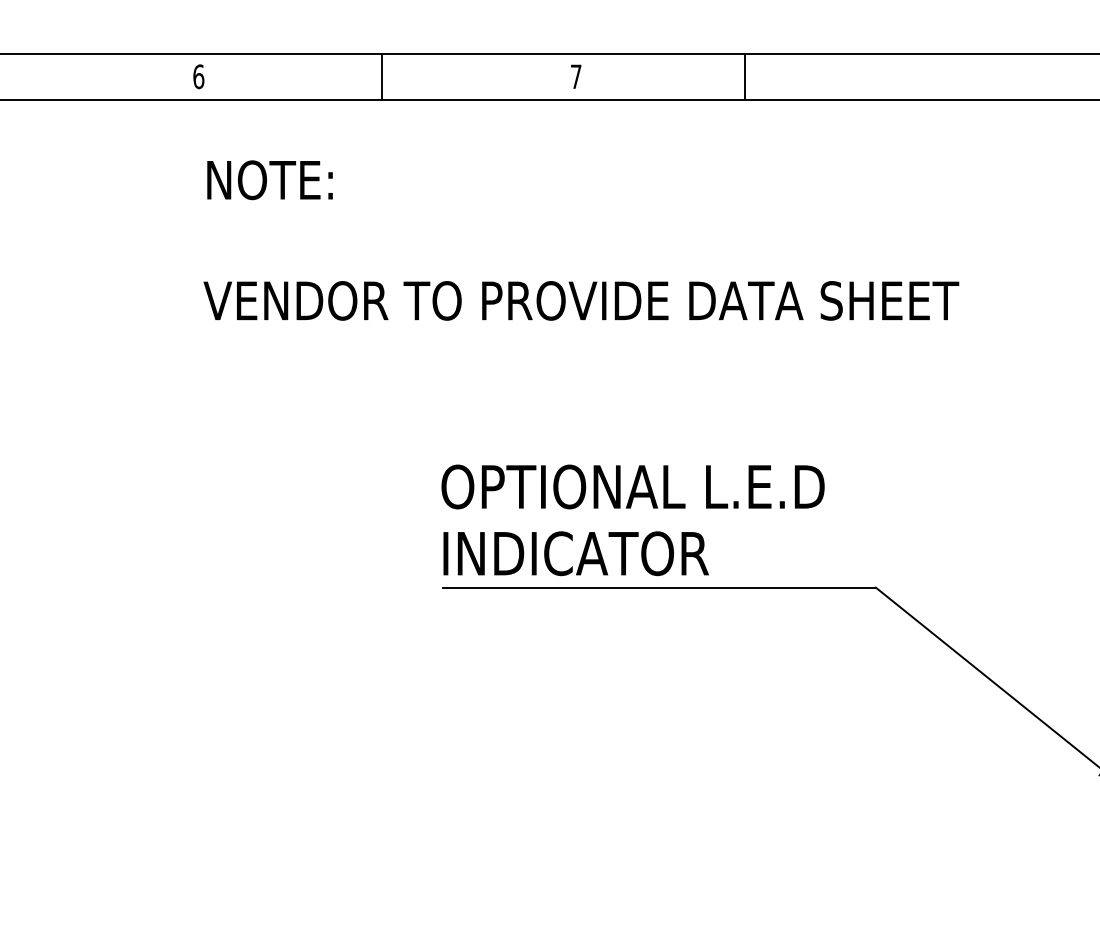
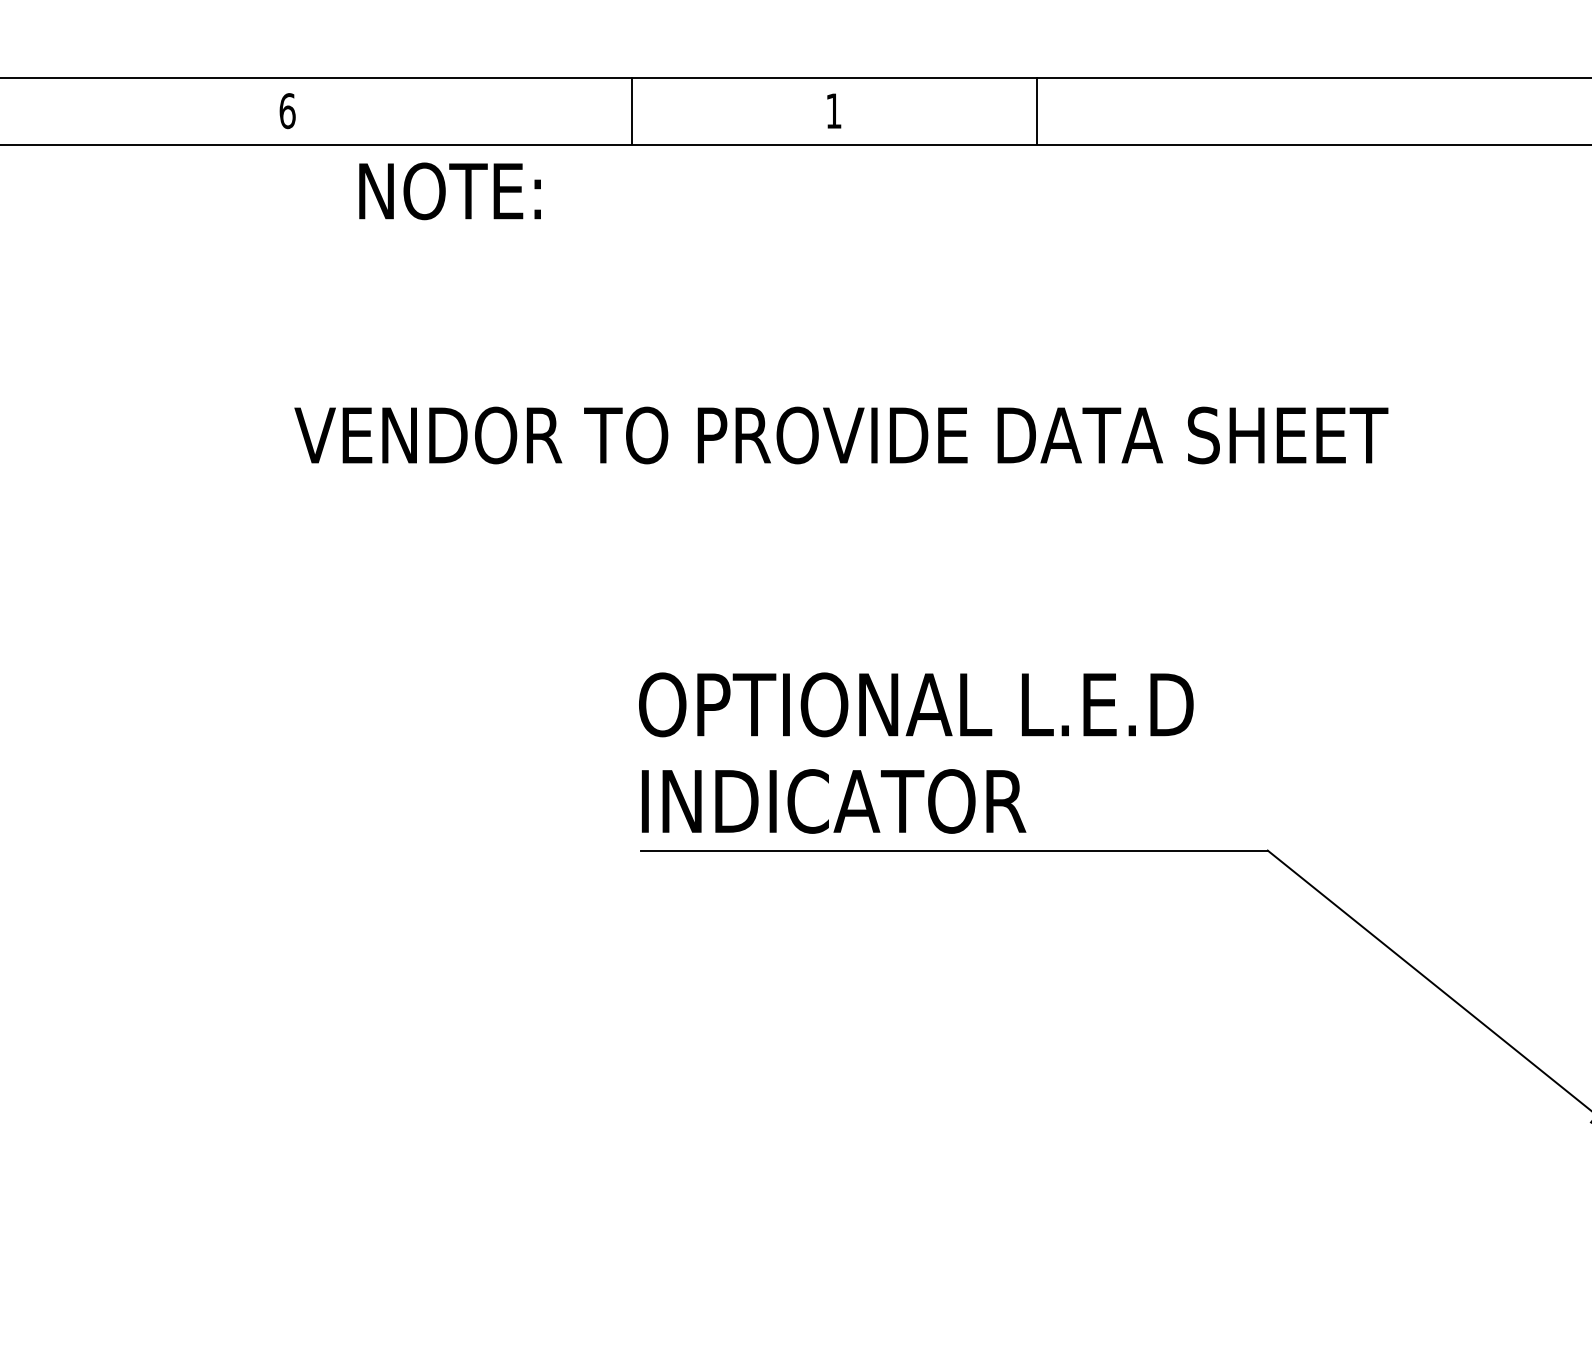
line: (381, 76) -> (631, 110), moved
text: (576, 76) -> (834, 110), 7 -> 1
line: (745, 76) -> (1037, 110), moved
text: (269, 180) -> (449, 191), moved

